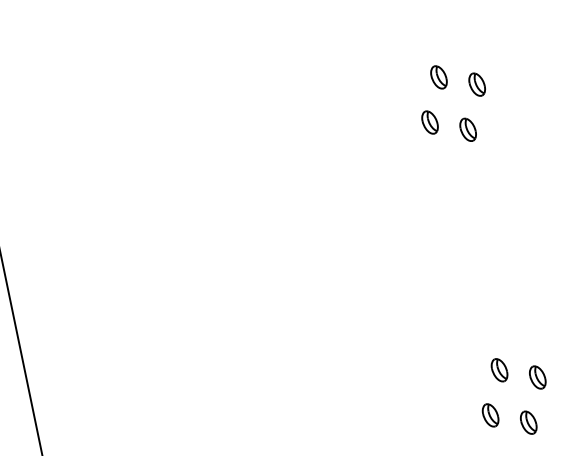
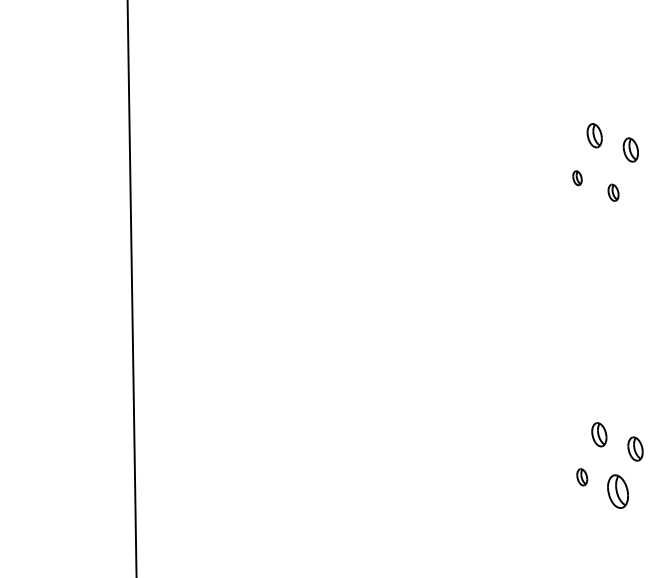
part: (429, 121) -> (577, 177), size x0.6
part: (468, 129) -> (613, 192), size x0.7
part: (490, 414) -> (582, 476), size x0.7
part: (529, 422) -> (618, 491), size x1.4

